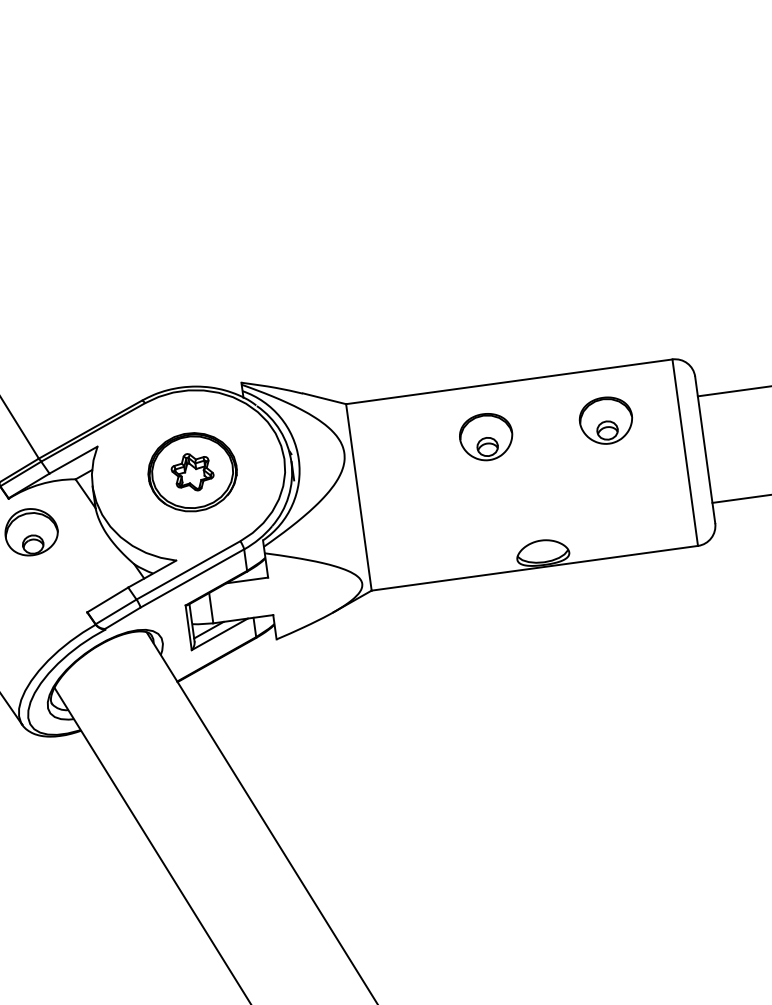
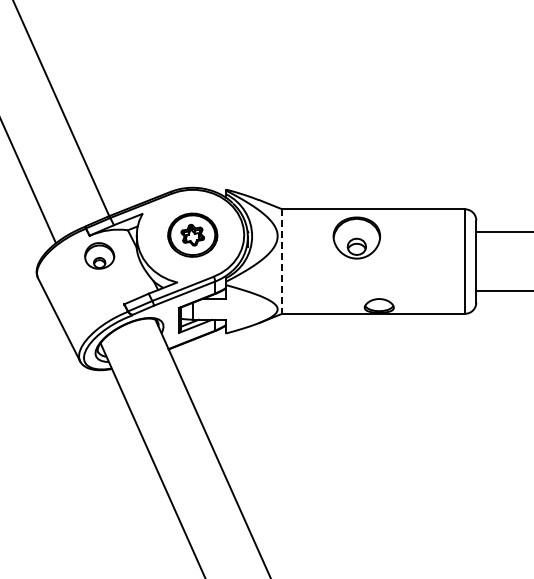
part: (605, 419) -> (423, 237), removed
part: (485, 436) -> (356, 237), size x1.6
line: (359, 499) -> (282, 262), solid -> dashed

